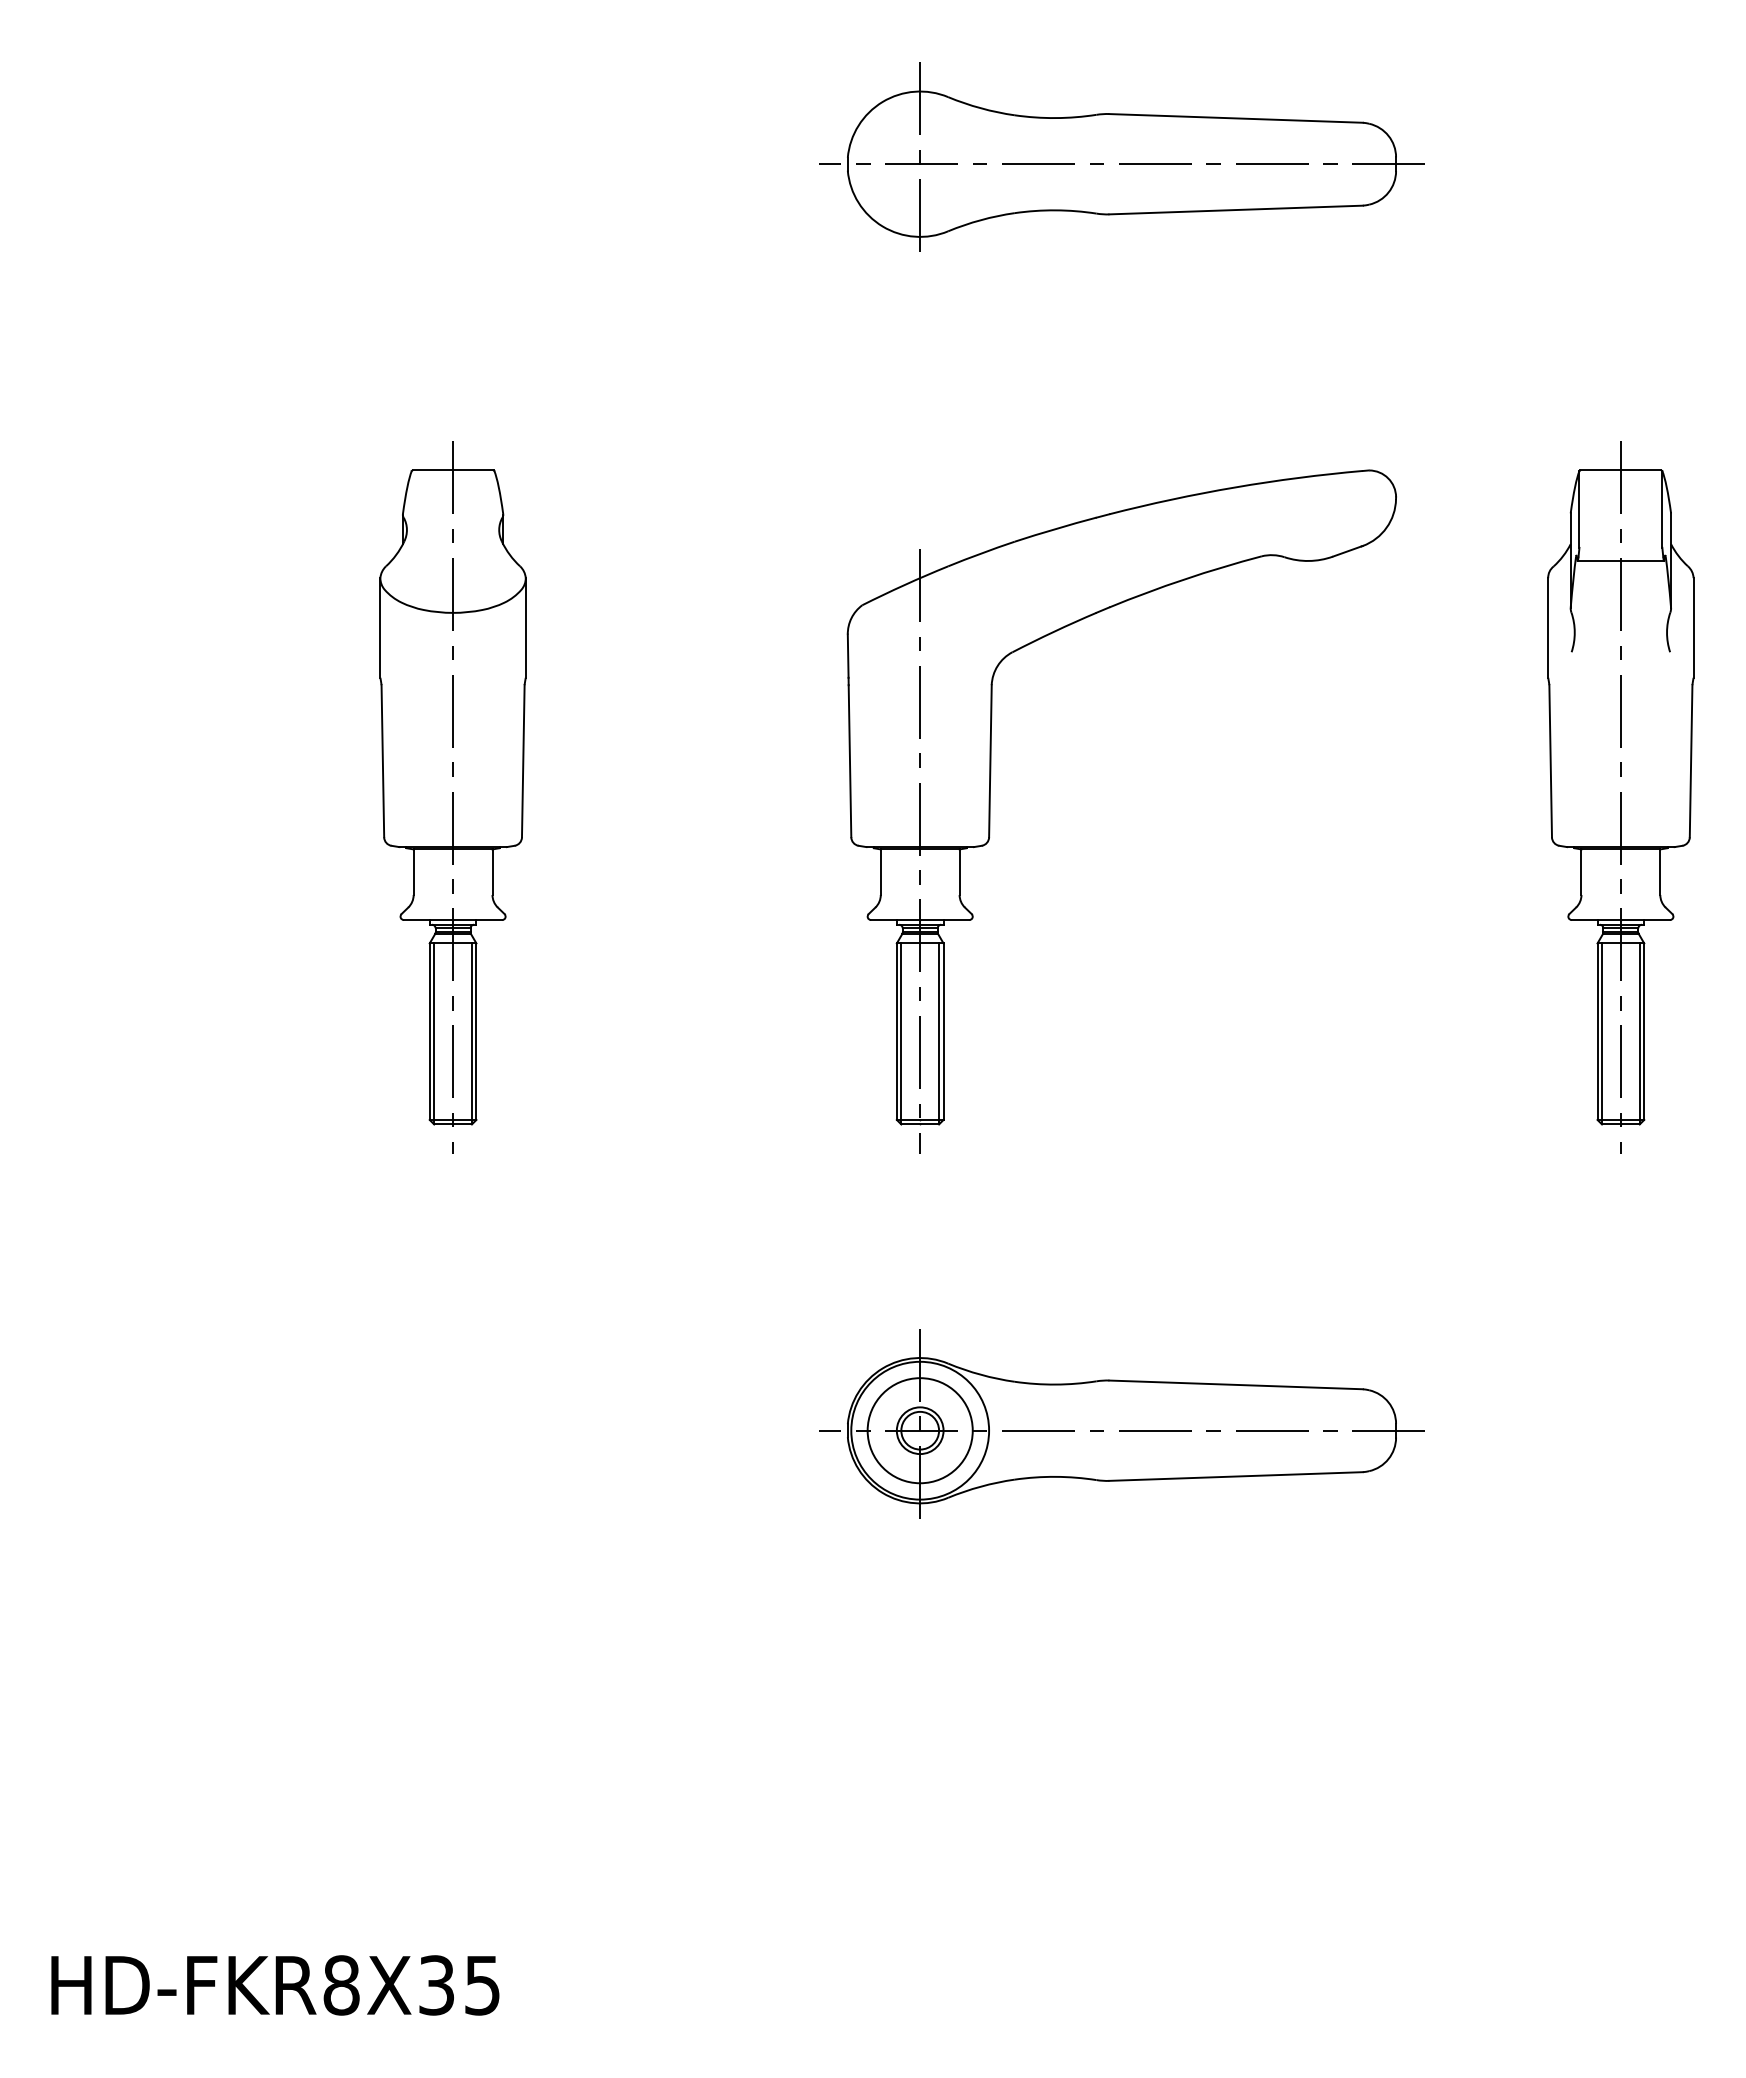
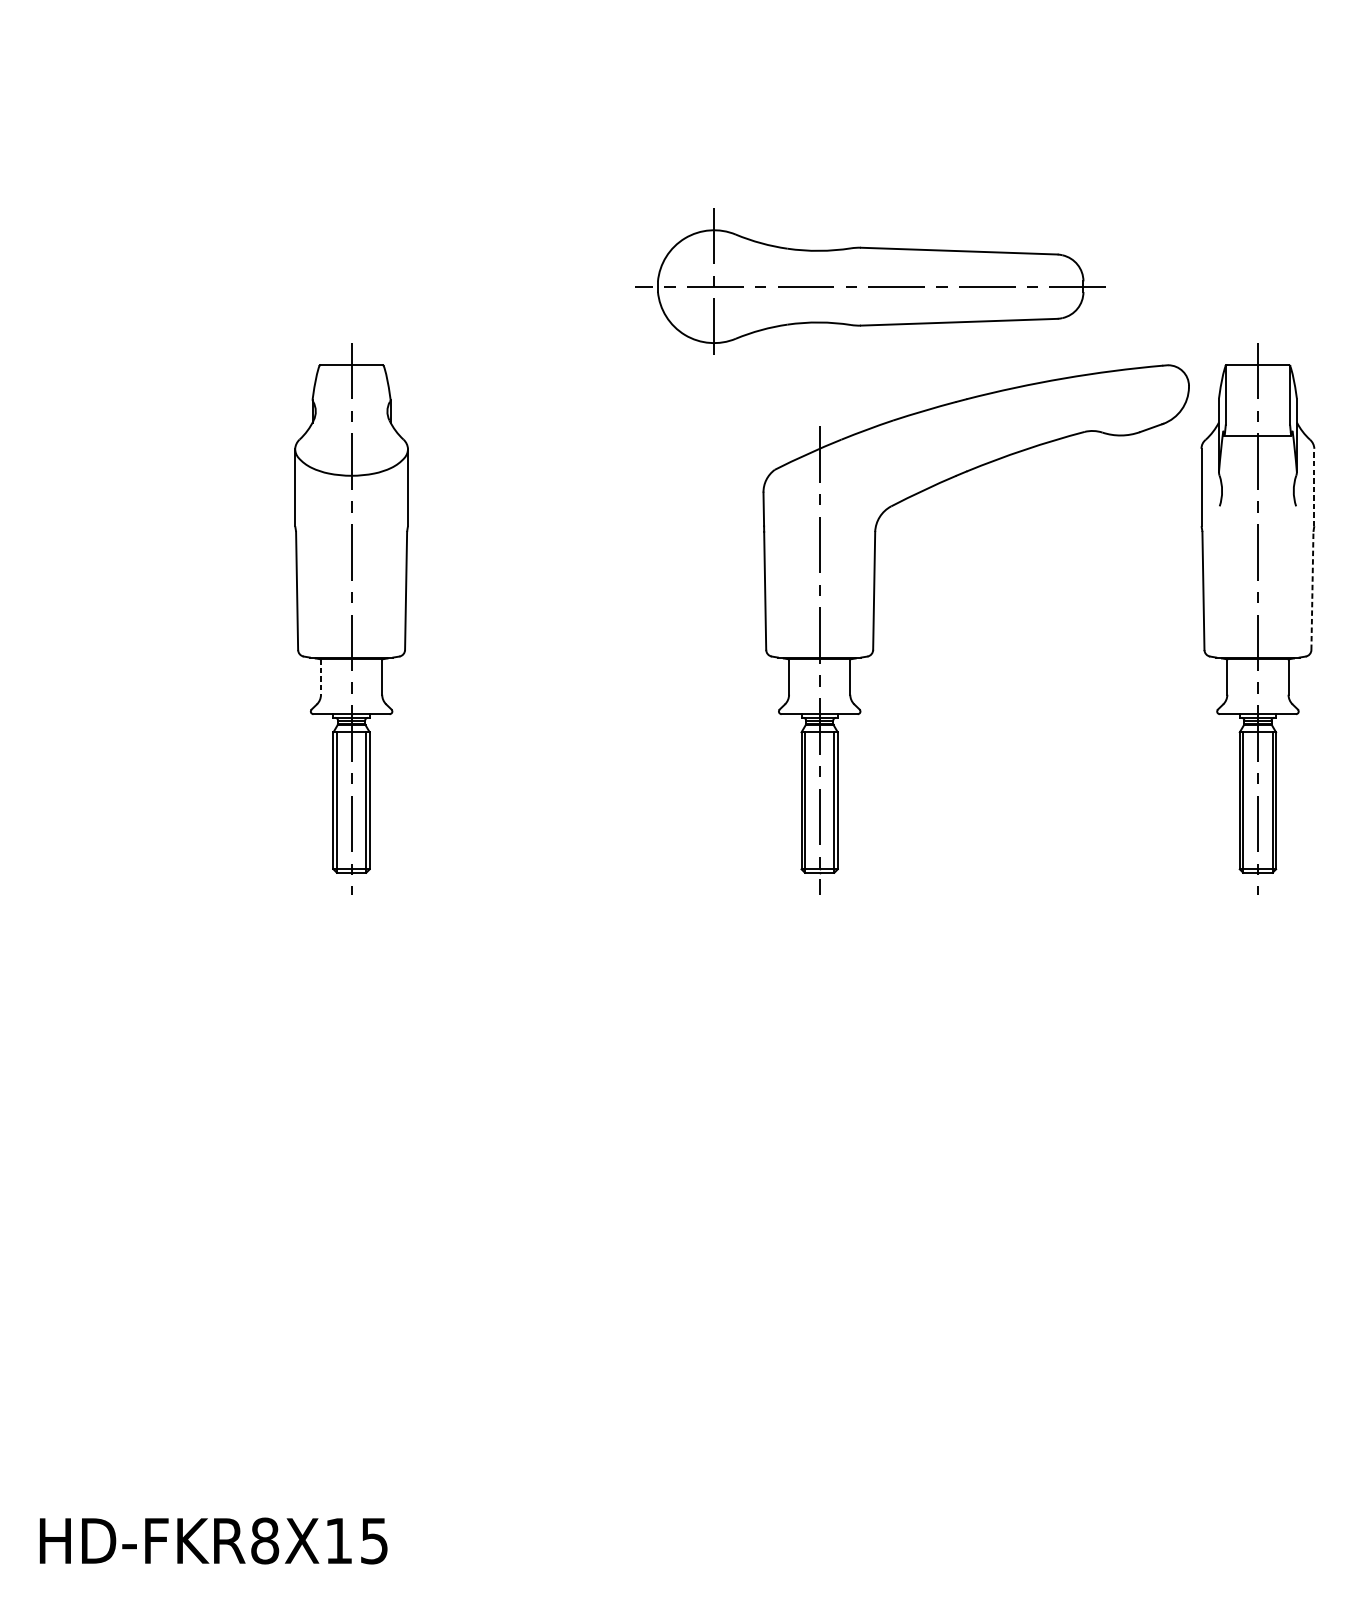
part: (1121, 156) -> (870, 280), moved
line: (1693, 627) -> (1314, 487), solid -> dashed
line: (1691, 760) -> (1312, 590), solid -> dashed
part: (990, 811) -> (874, 629), moved
line: (413, 872) -> (320, 677), solid -> dashed
part: (1121, 1423) -> (870, 1104), removed
text: (436, 1985) -> (338, 1541), HD-FKR8X35 -> HD-FKR8X15

